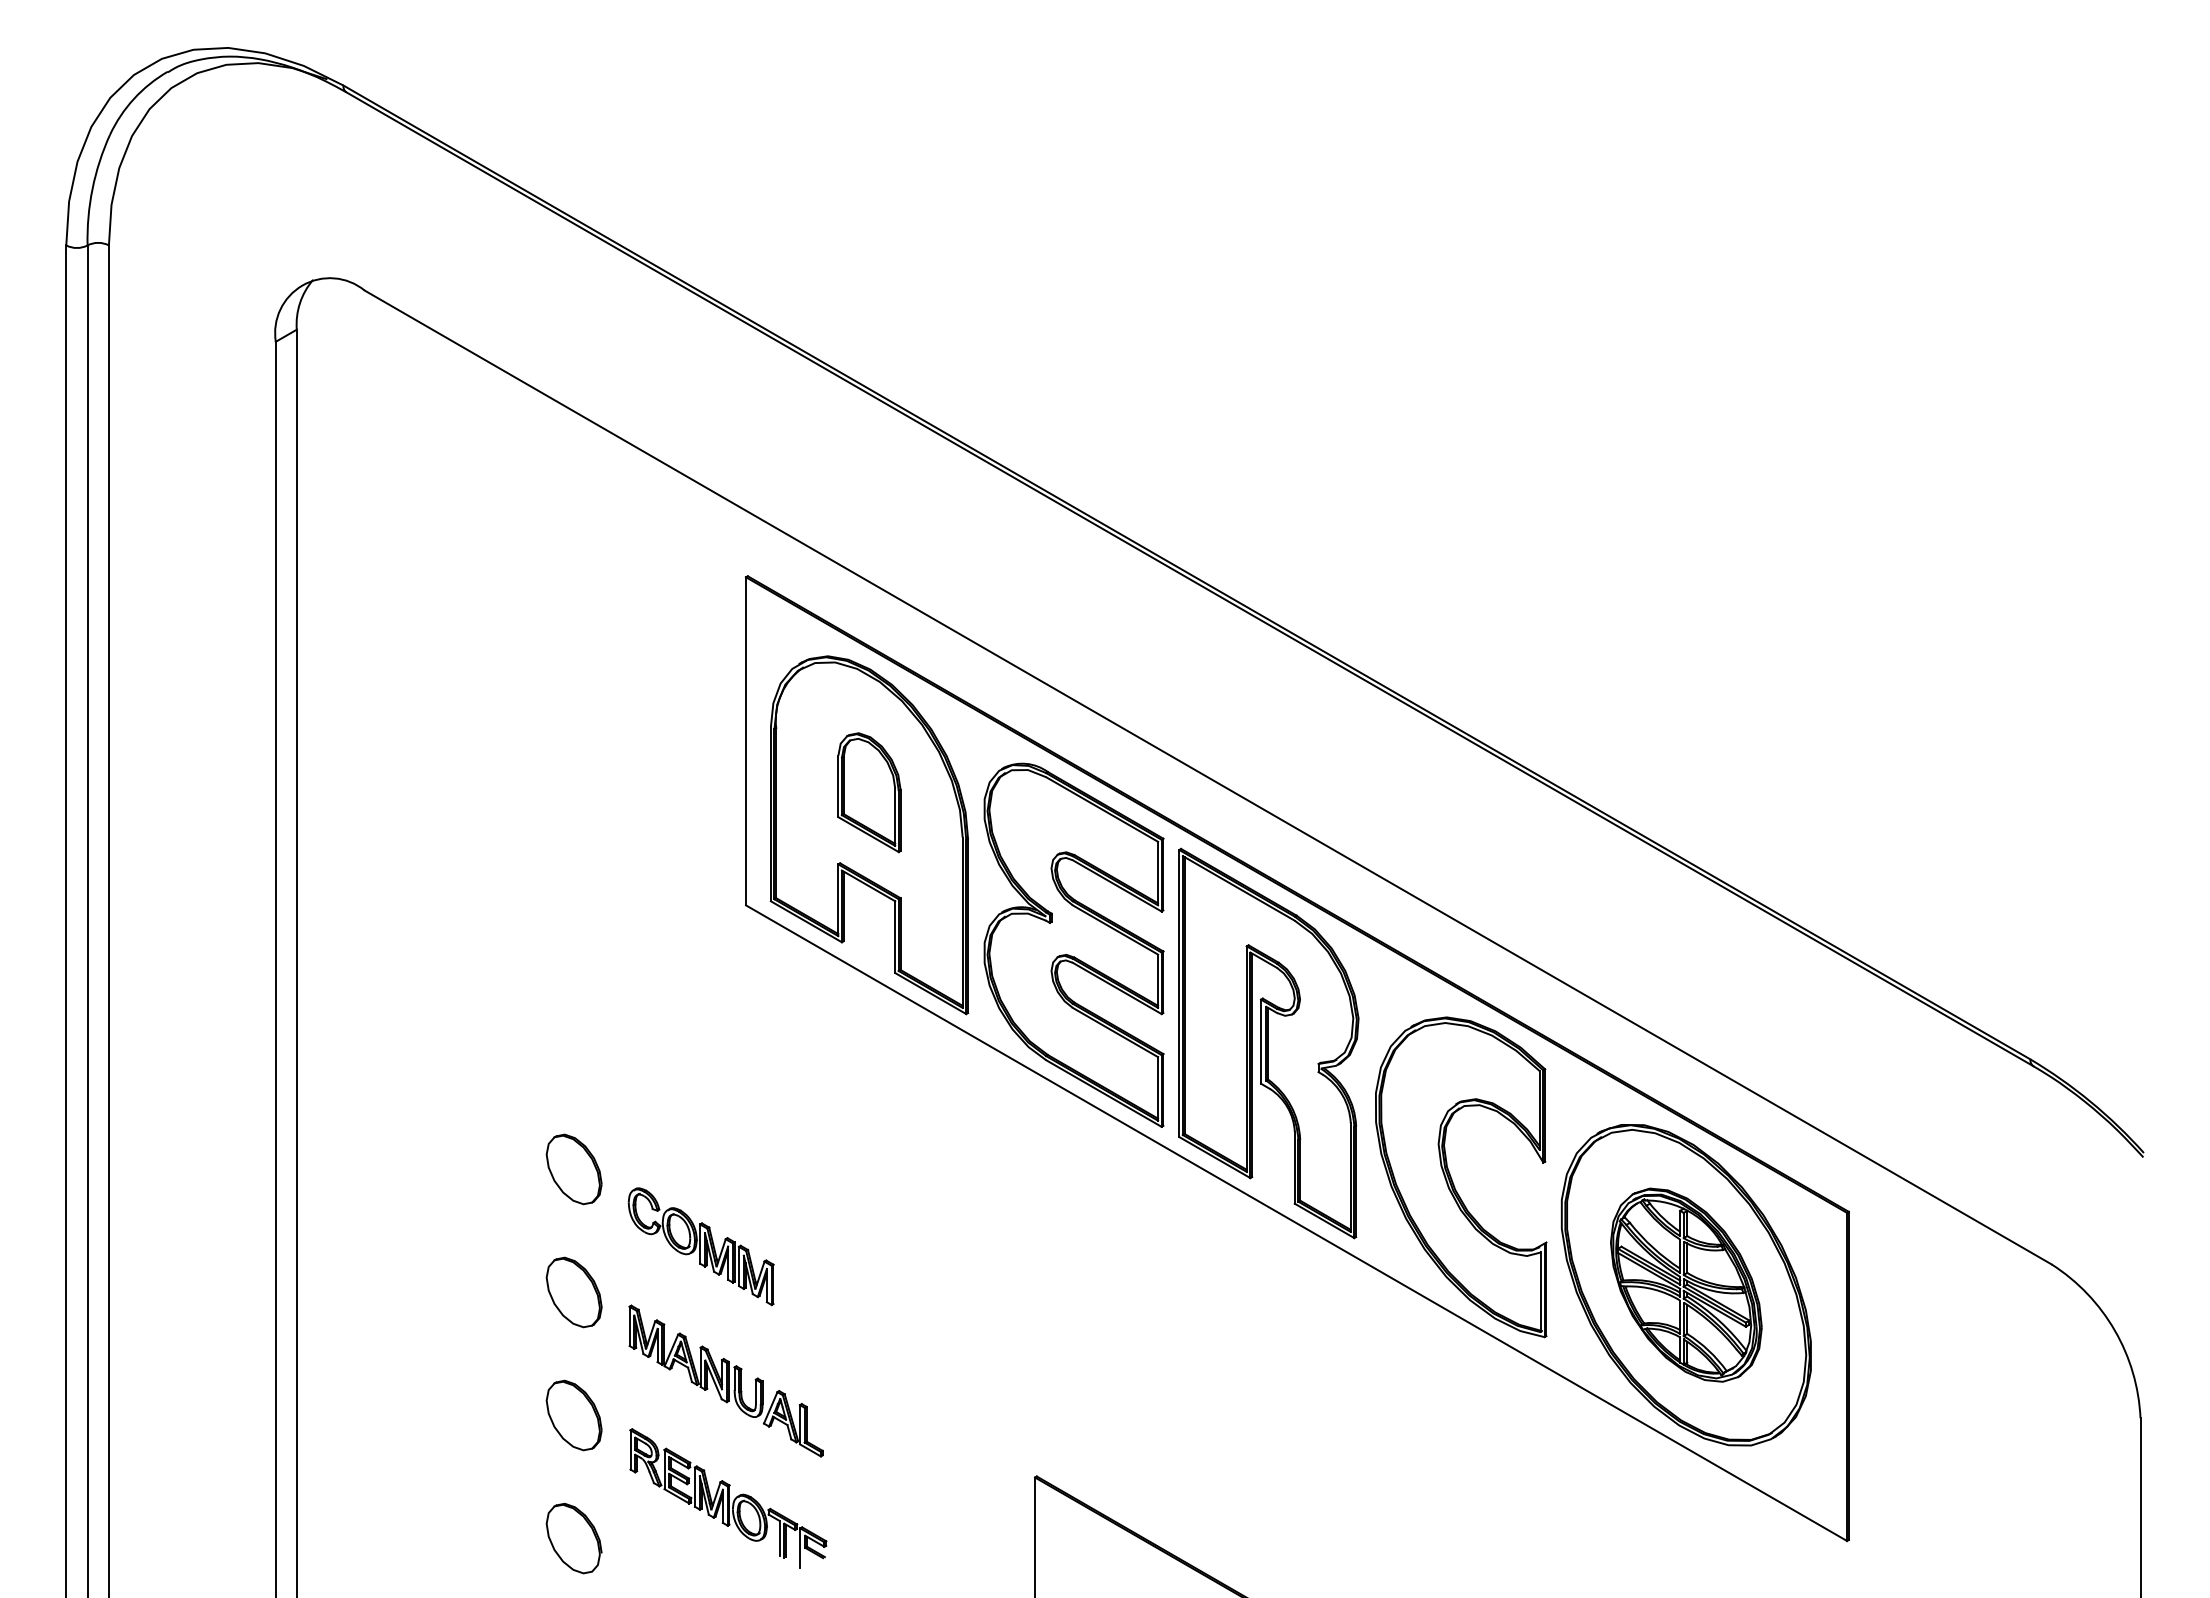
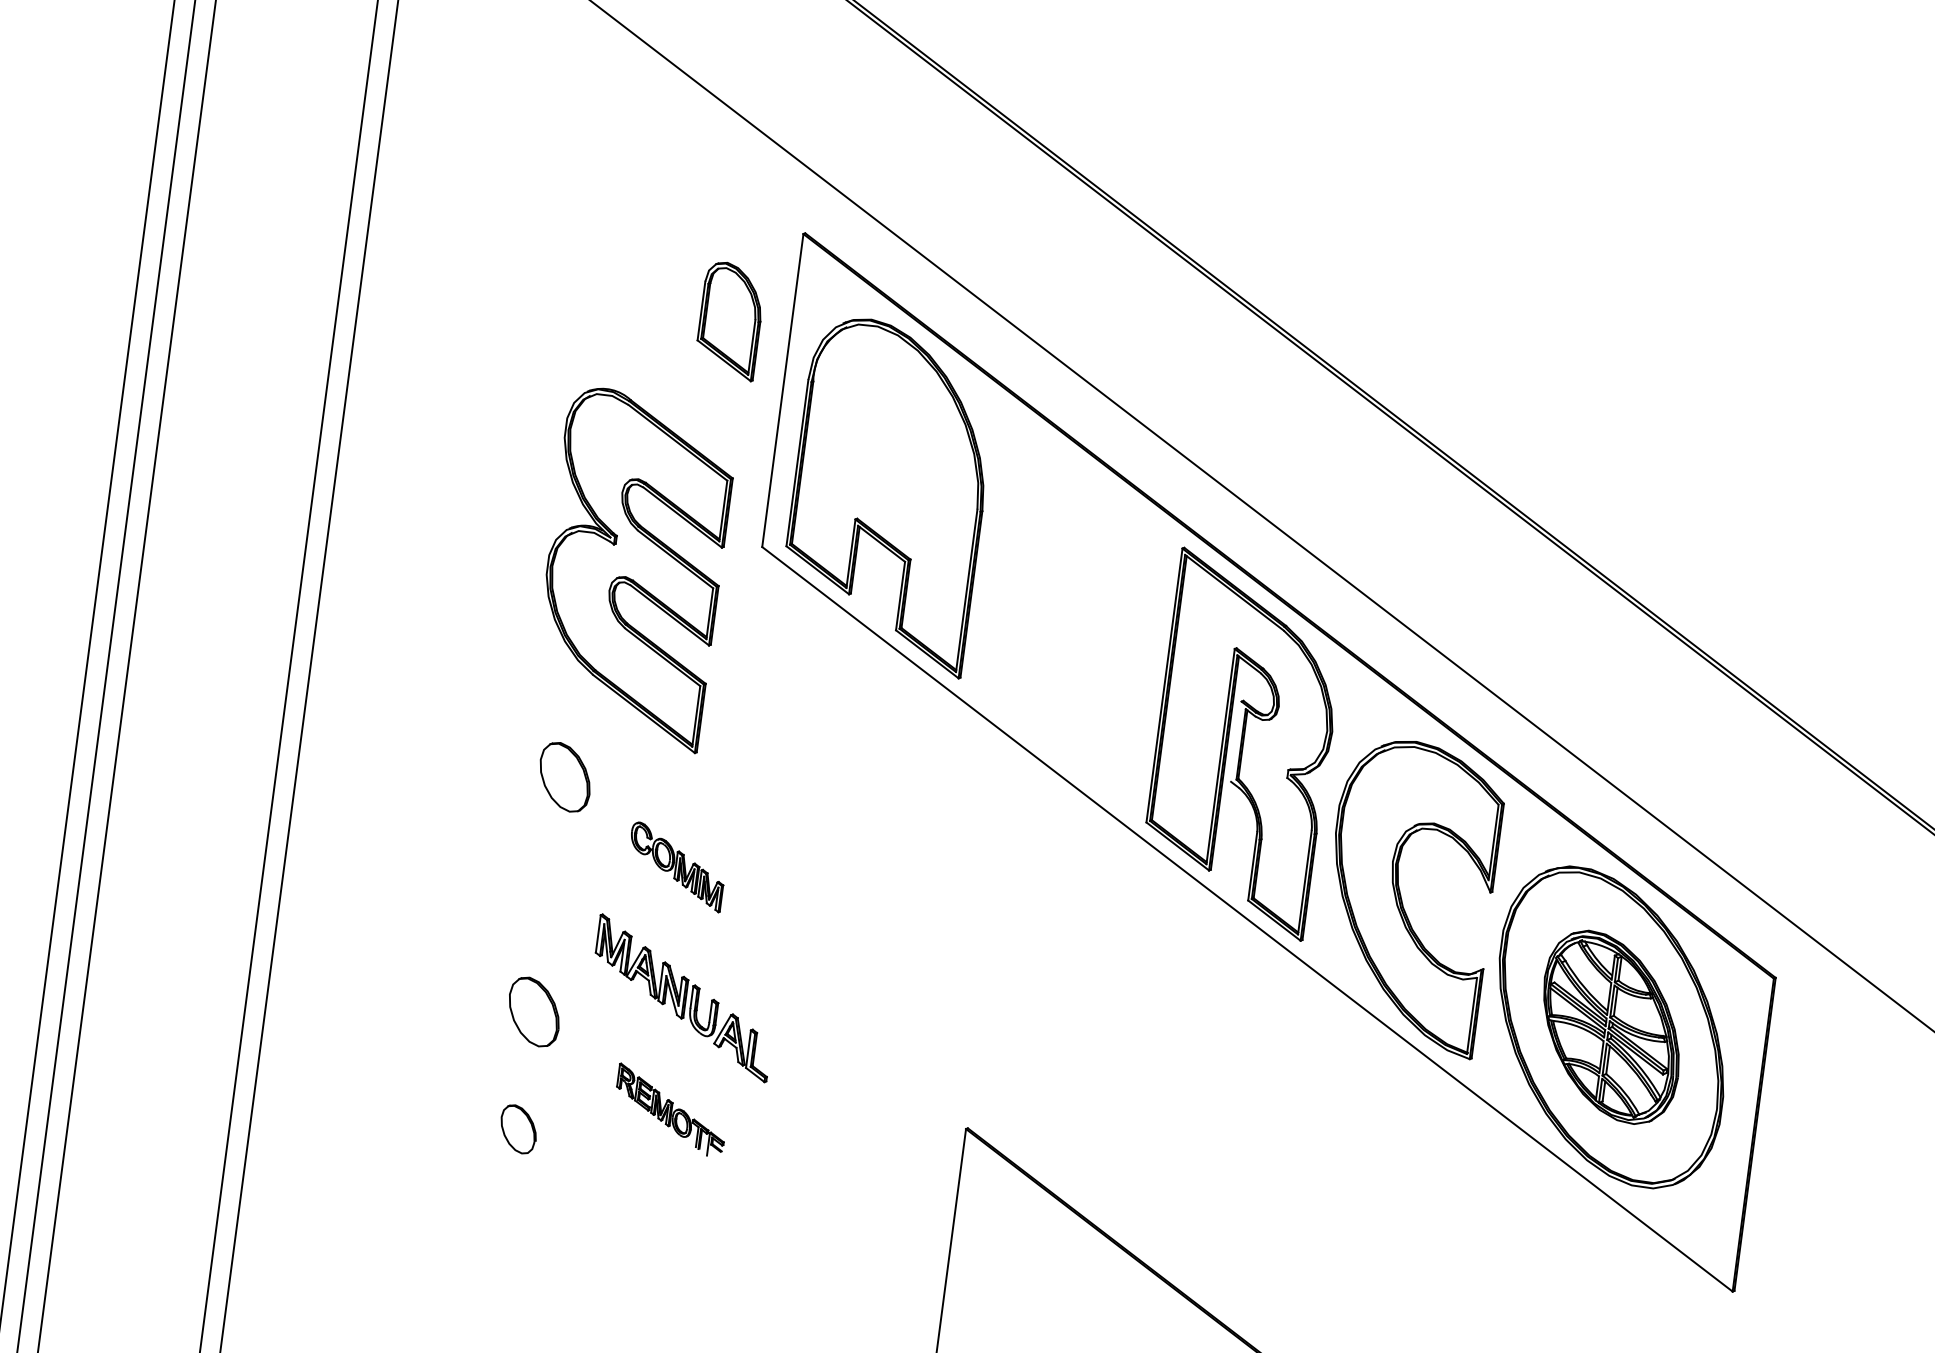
part: (869, 792) -> (730, 320), moved
part: (1073, 944) -> (633, 568), moved
line: (1261, 1041) -> (1236, 741), removed
part: (700, 1246) -> (675, 866), size x0.7
part: (573, 1292) -> (549, 894), removed
part: (728, 1498) -> (671, 1110), size x0.6
part: (573, 1538) -> (518, 1129), size x0.7

